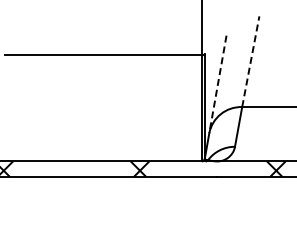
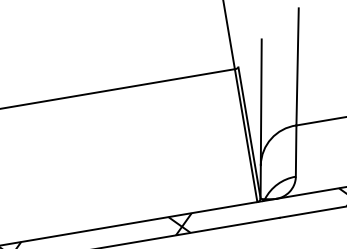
line: (250, 61) -> (297, 66), dashed -> solid
line: (217, 84) -> (260, 102), dashed -> solid

